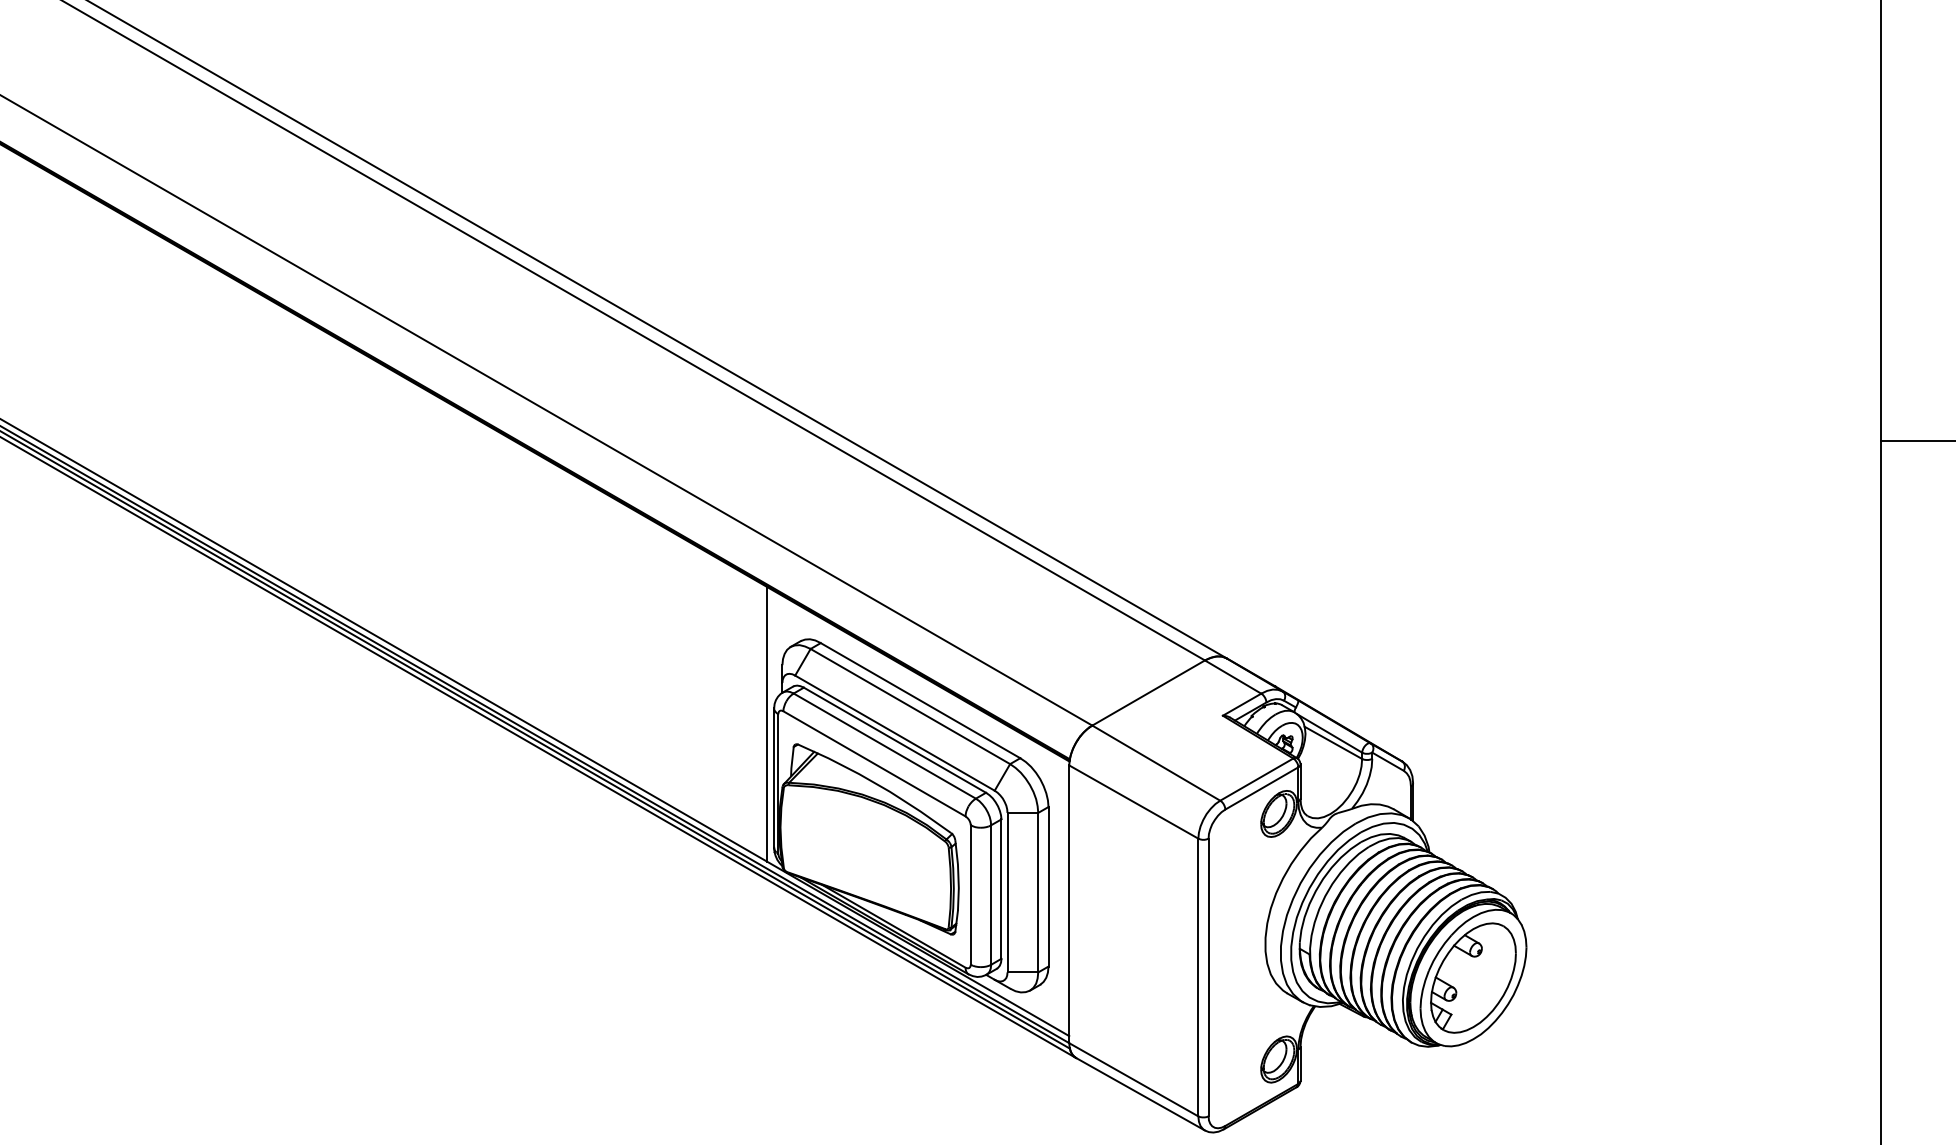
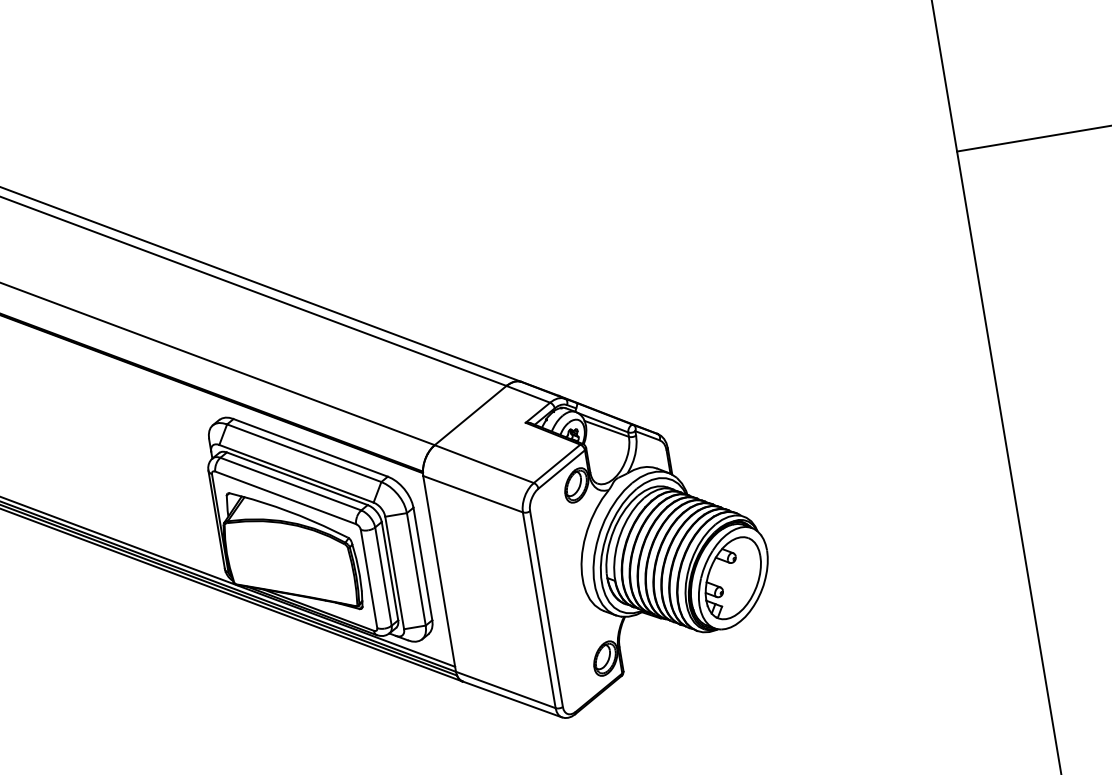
line: (767, 723) -> (205, 482), removed

